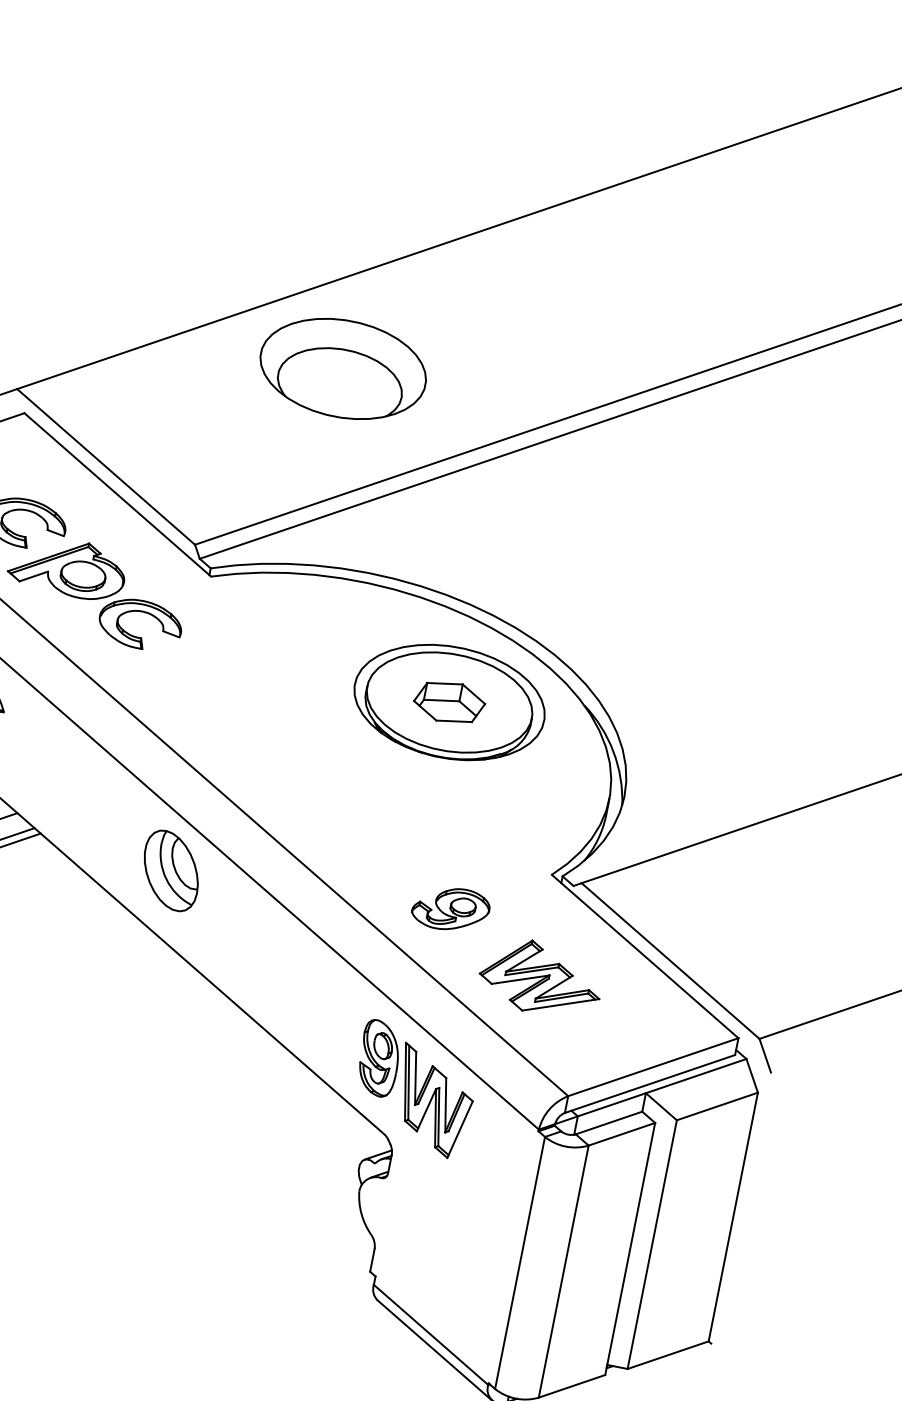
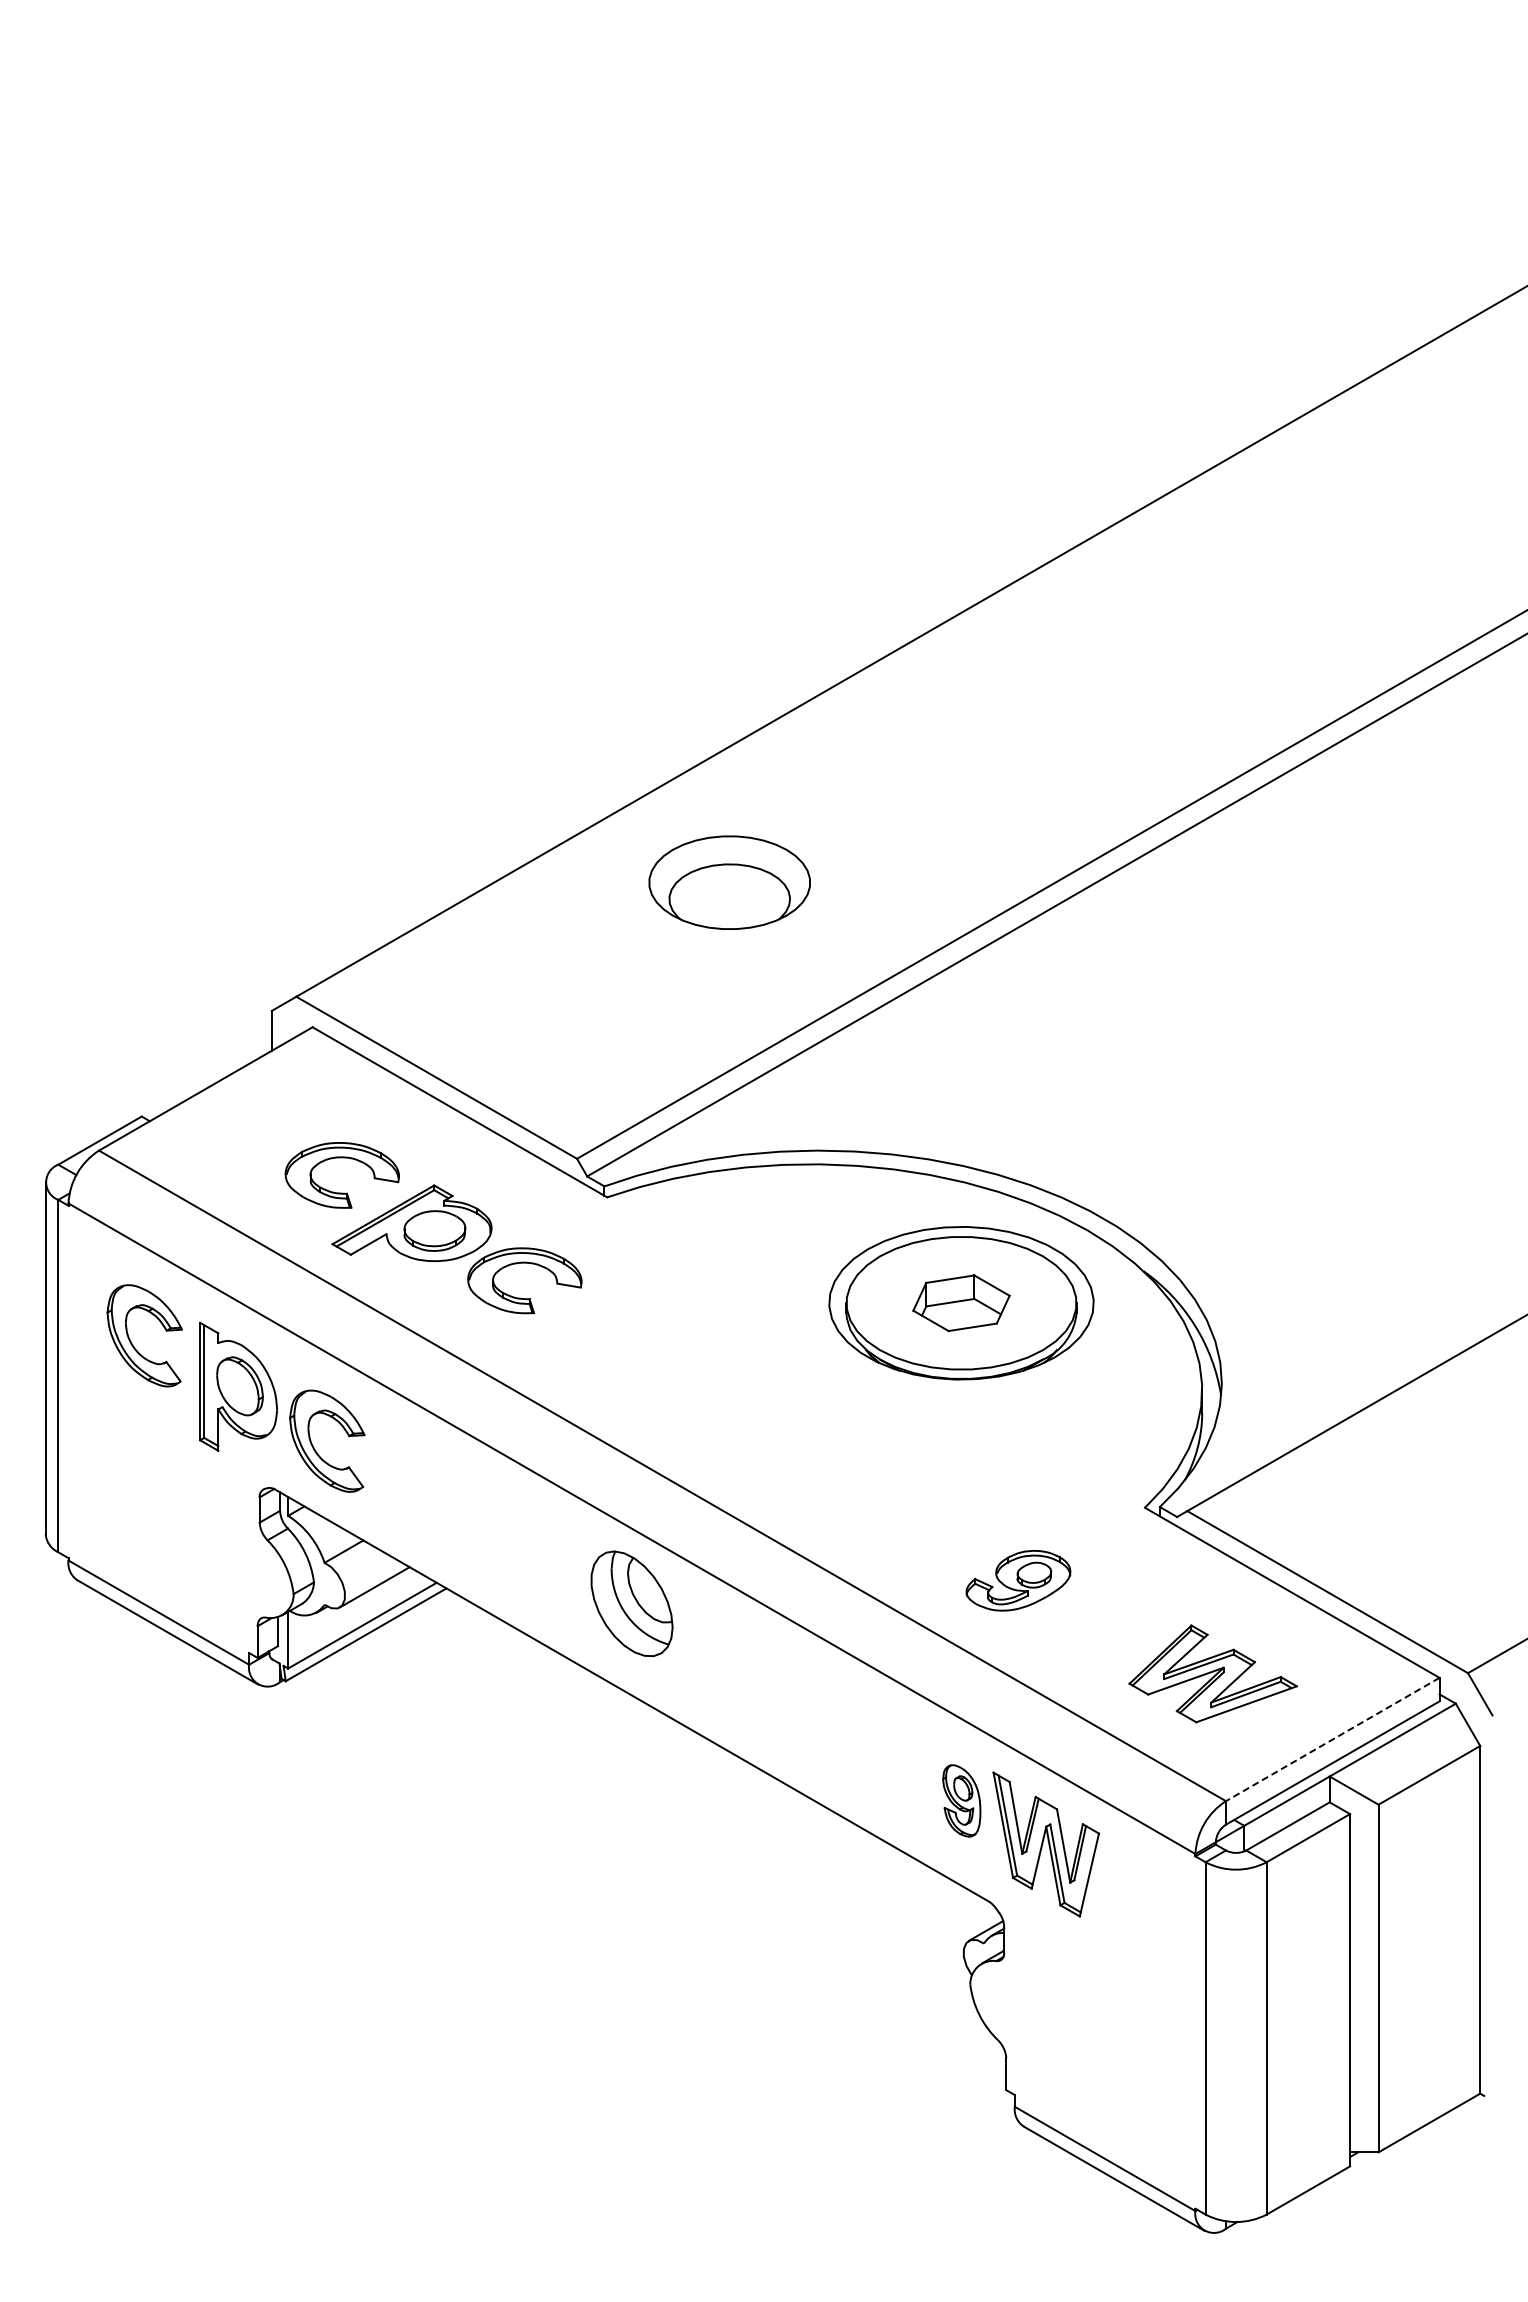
part: (343, 368) -> (729, 882), size x0.7
part: (540, 977) -> (1212, 1673), moved
part: (379, 1058) -> (961, 1800), size x0.7
line: (653, 1067) -> (1332, 1739), solid -> dashed

